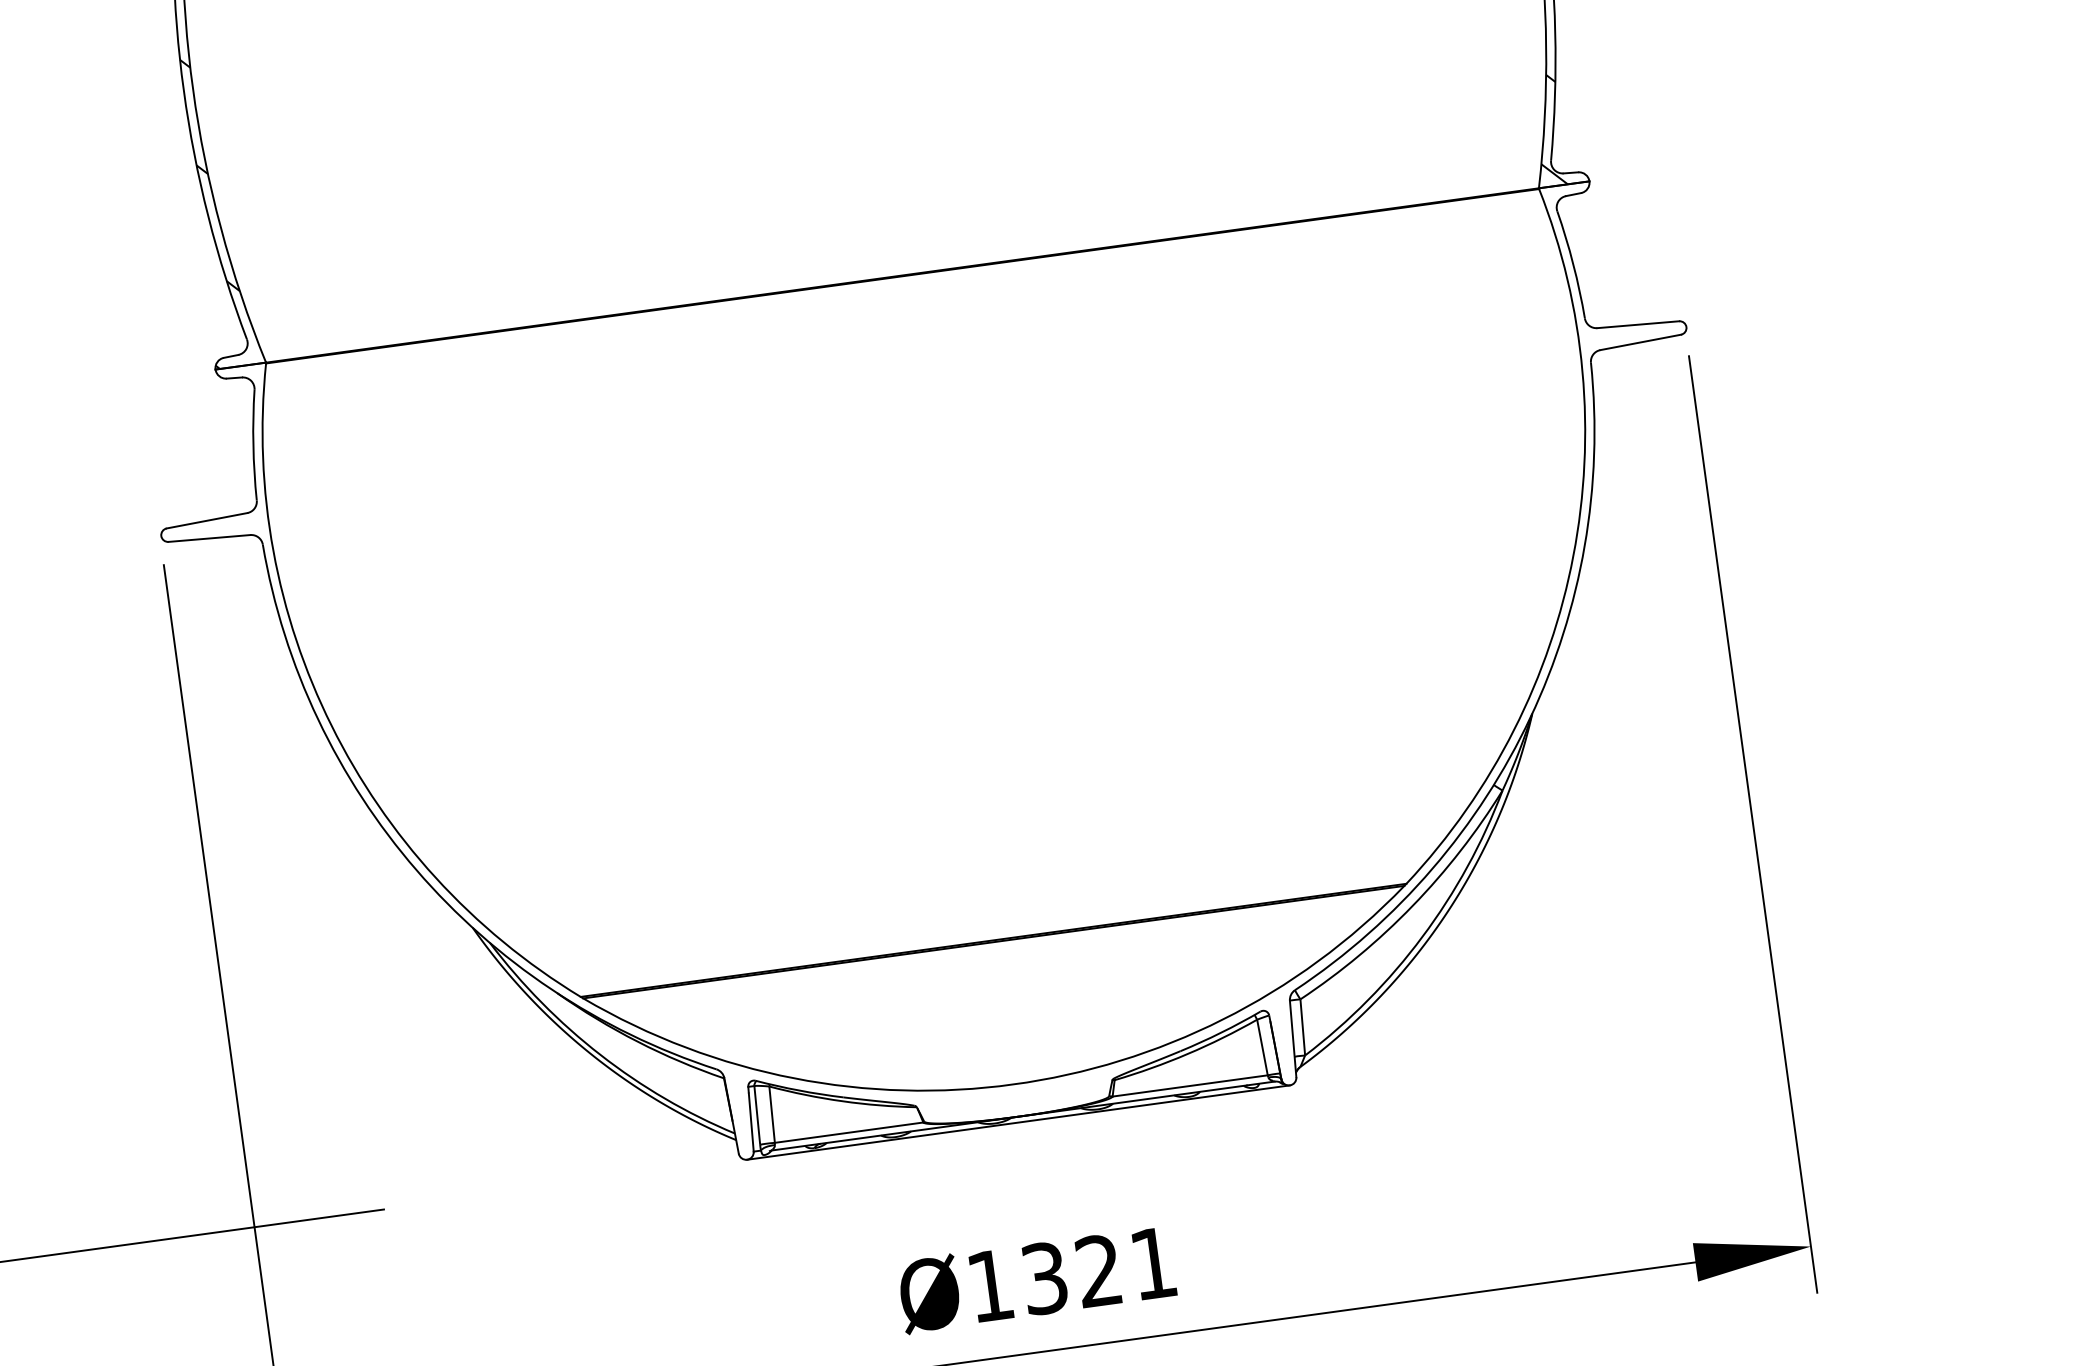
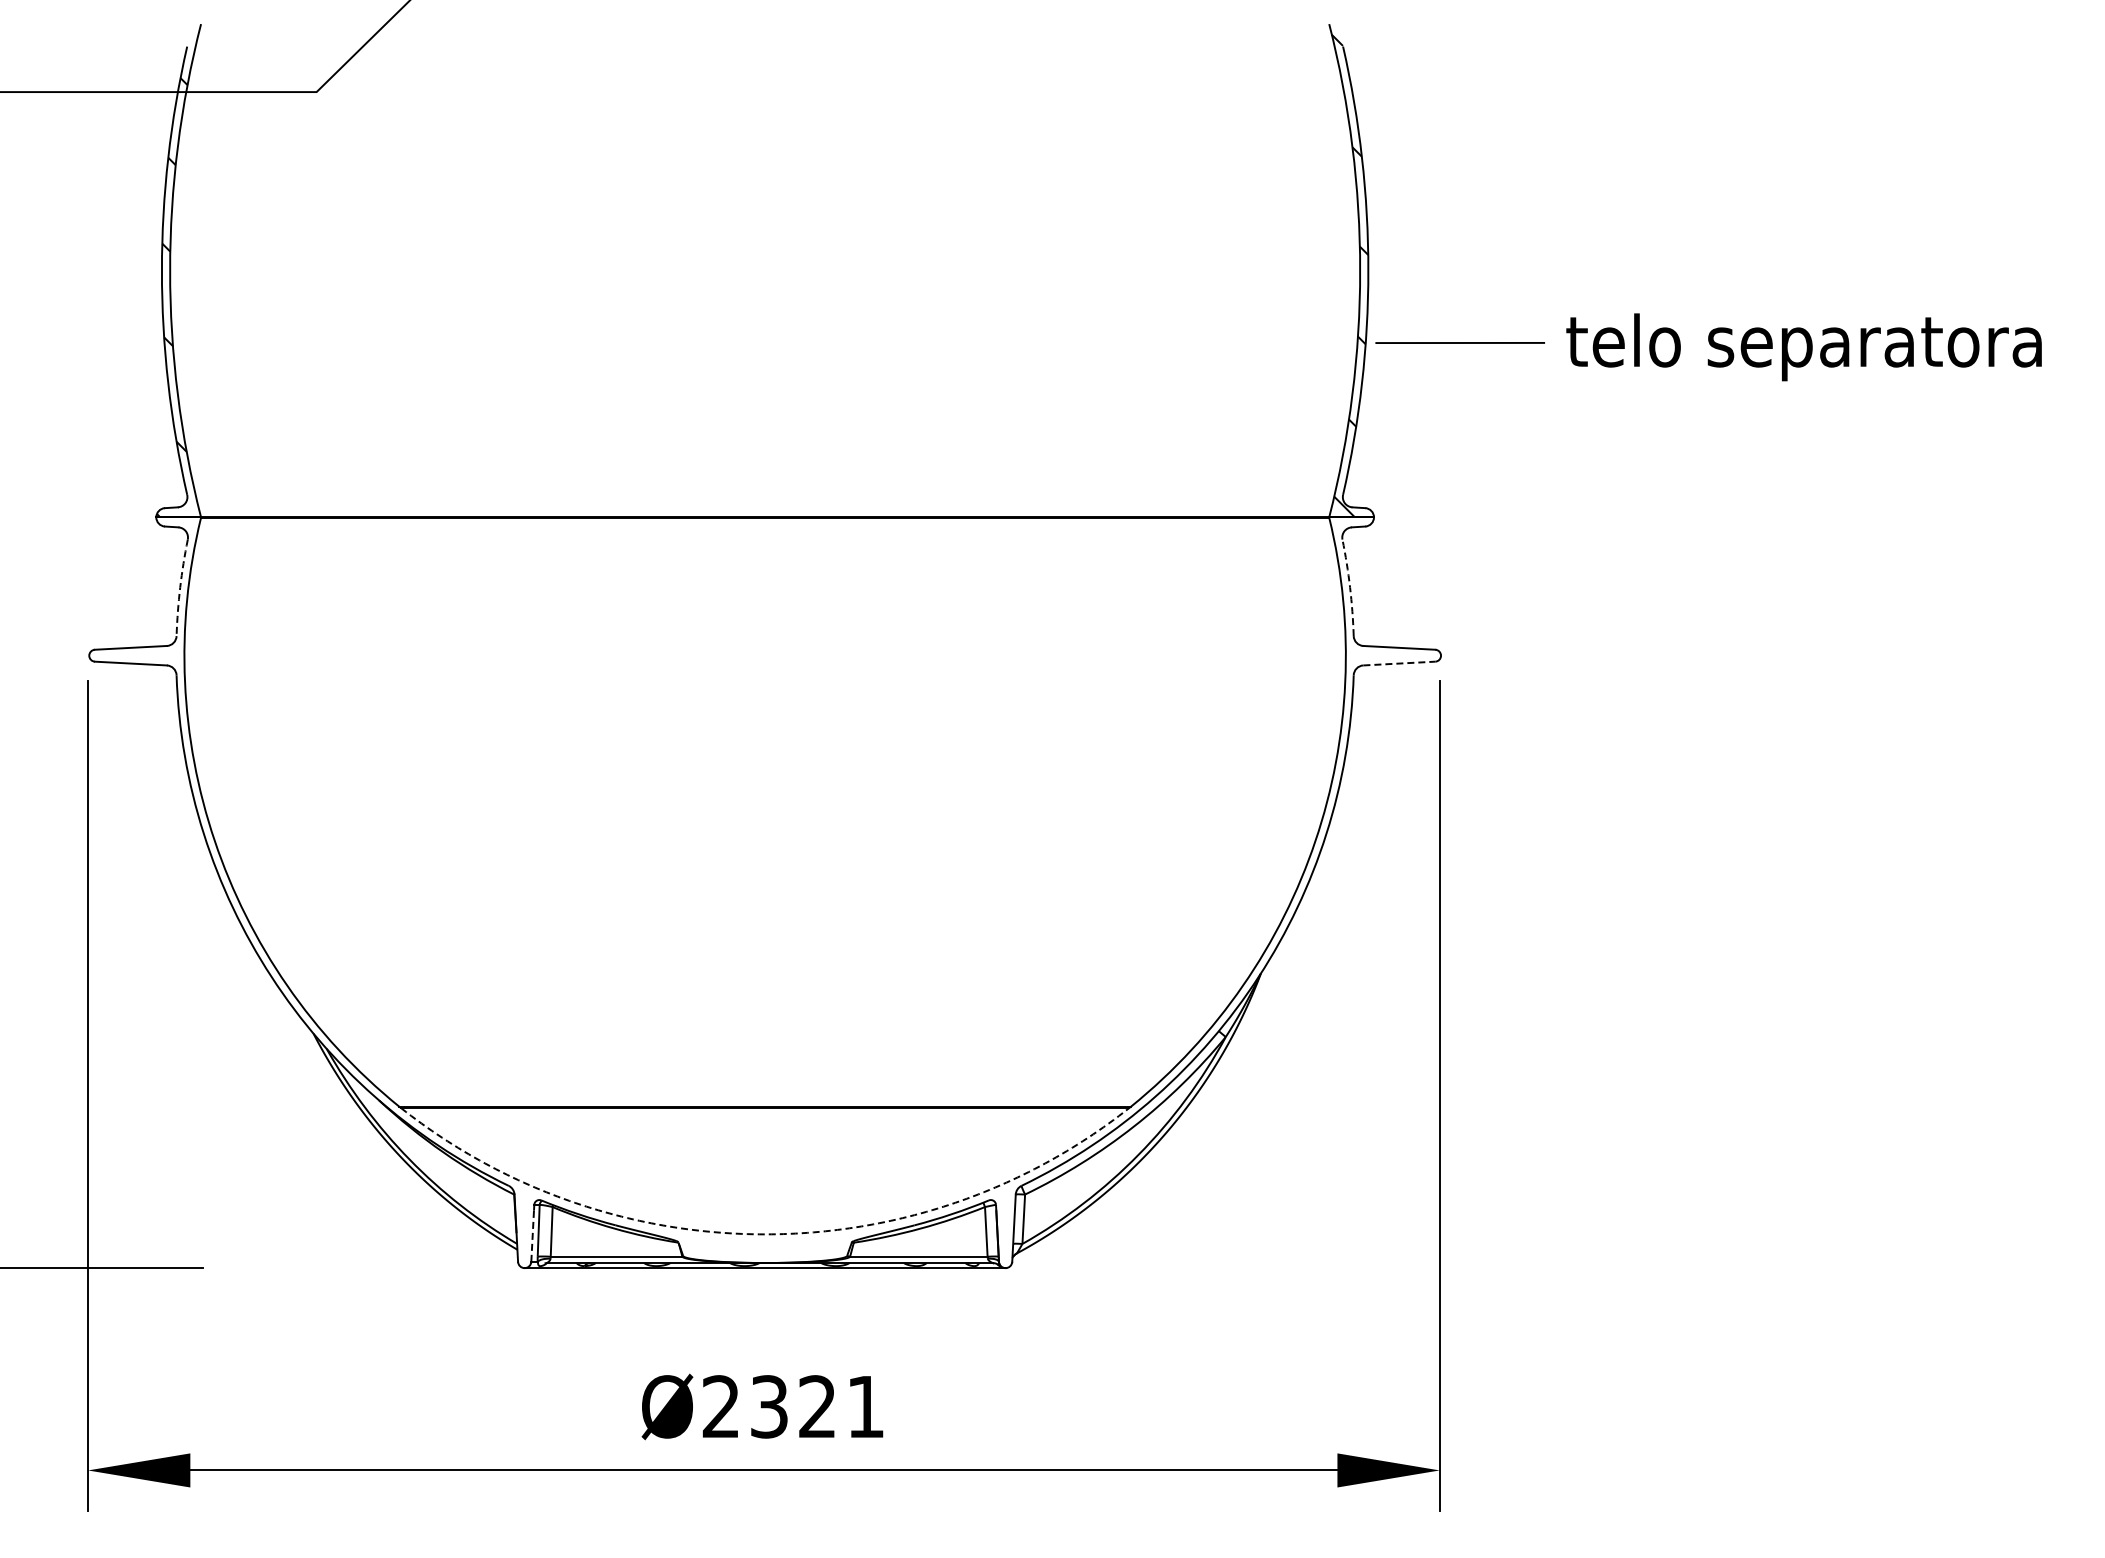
arc: (1573, 264) -> (1350, 587), solid -> dashed
line: (1640, 342) -> (1399, 663), solid -> dashed
arc: (253, 444) -> (180, 587), solid -> dashed
arc: (1013, 1084) -> (765, 1234), solid -> dashed
line: (751, 1122) -> (532, 1236), solid -> dashed
text: (989, 1285) -> (720, 1406), Ø1321 -> Ø2321

